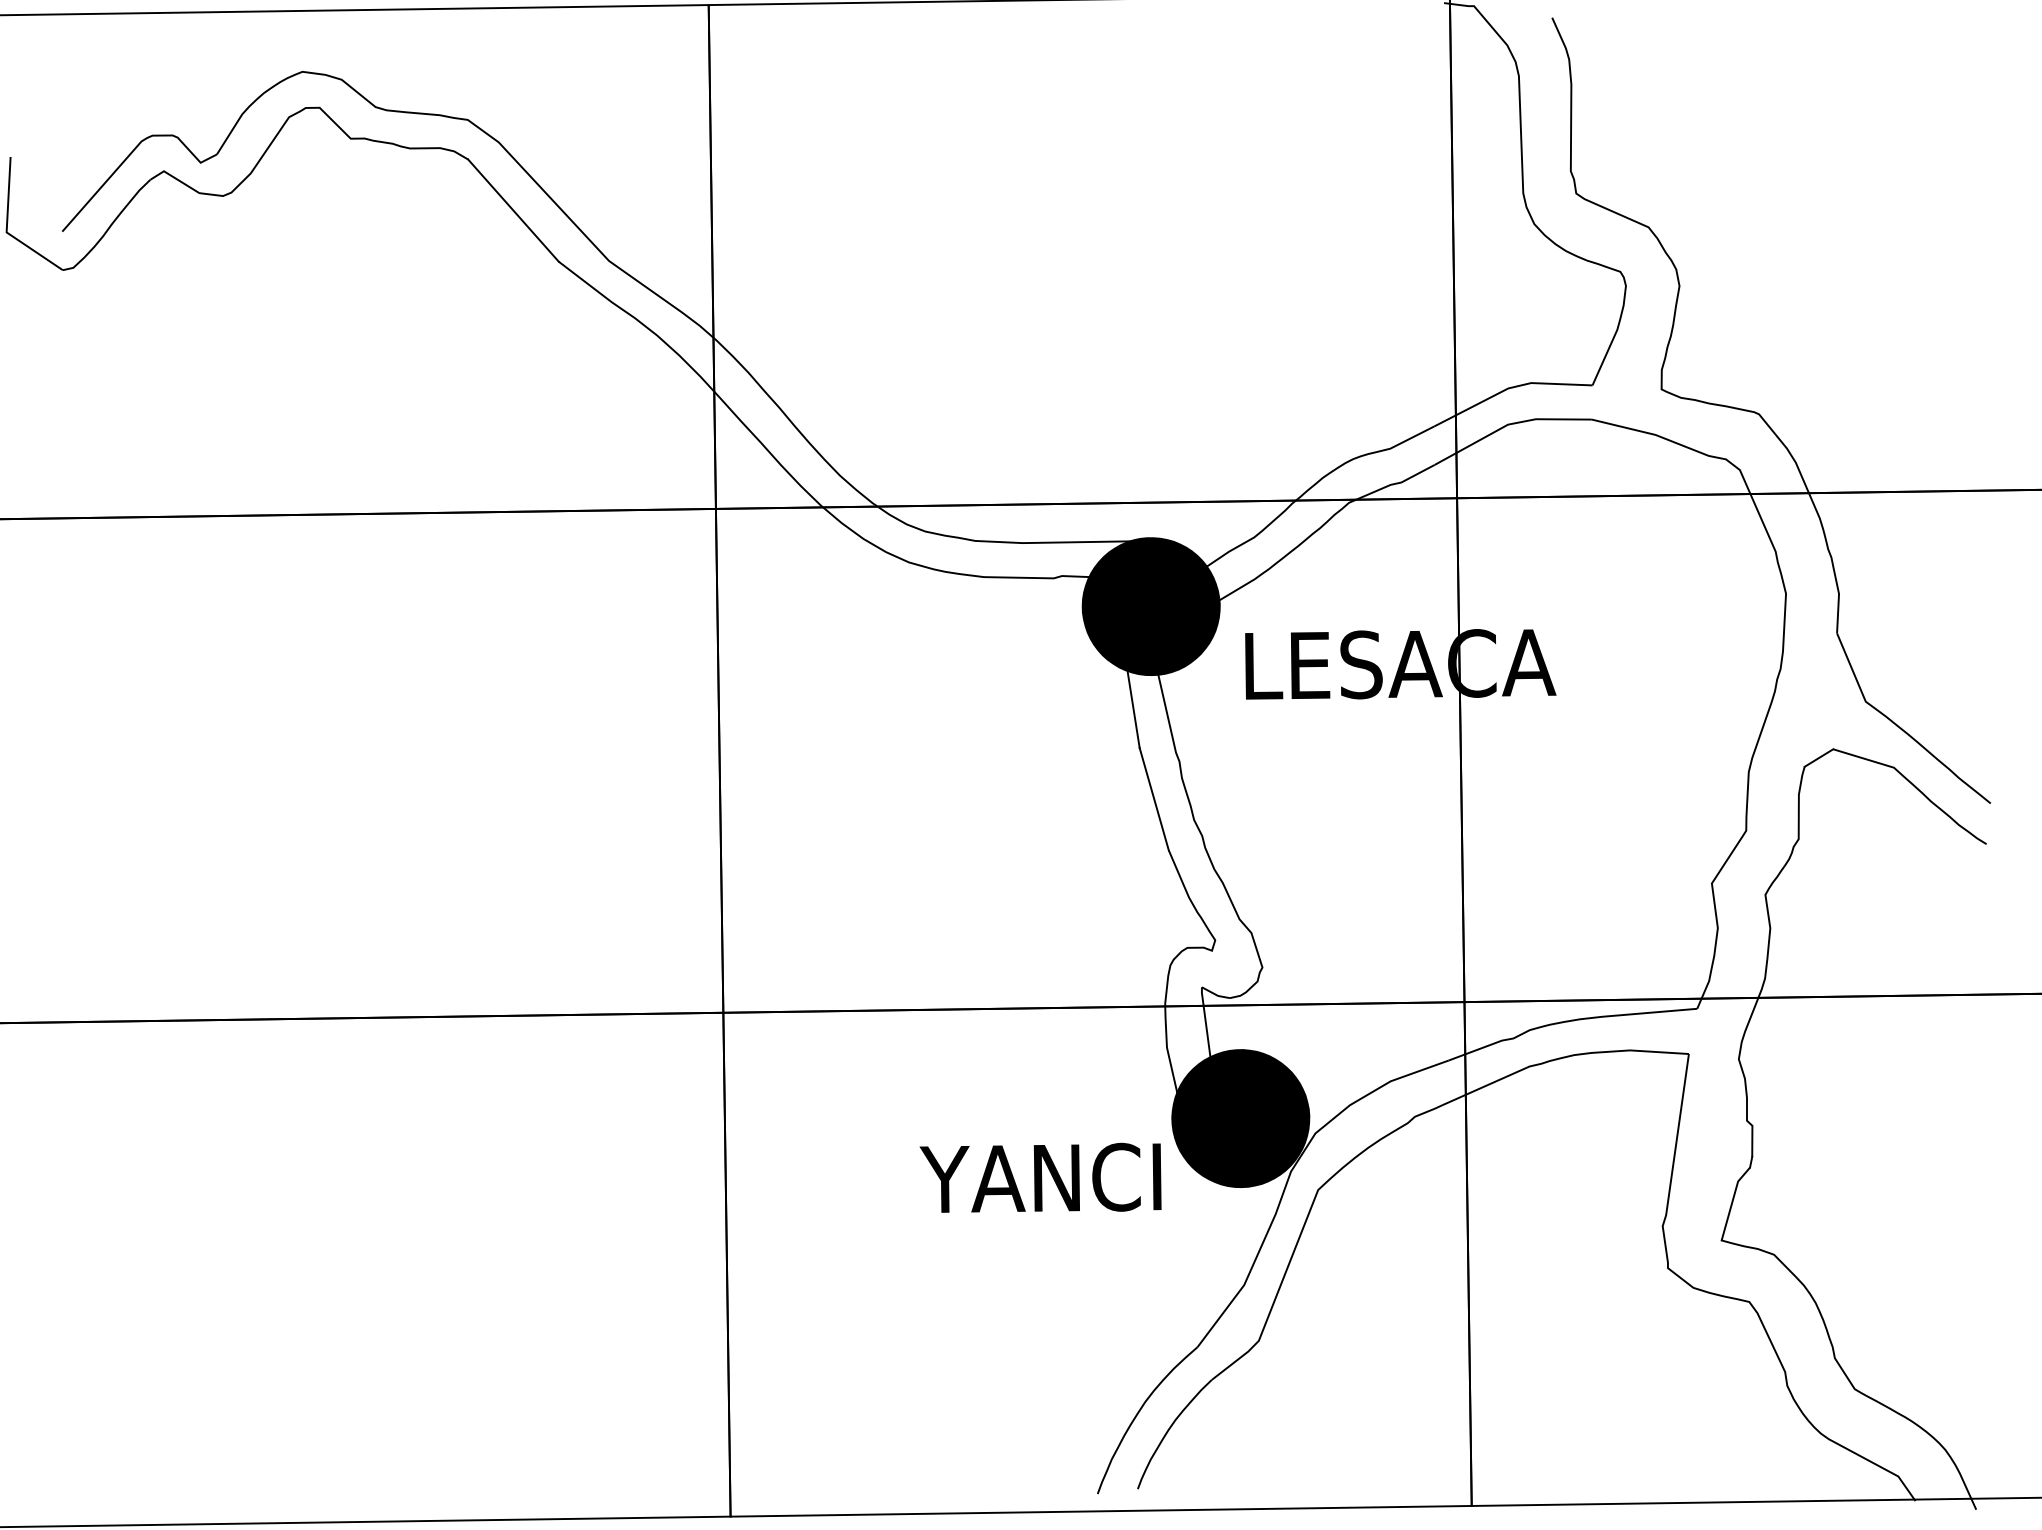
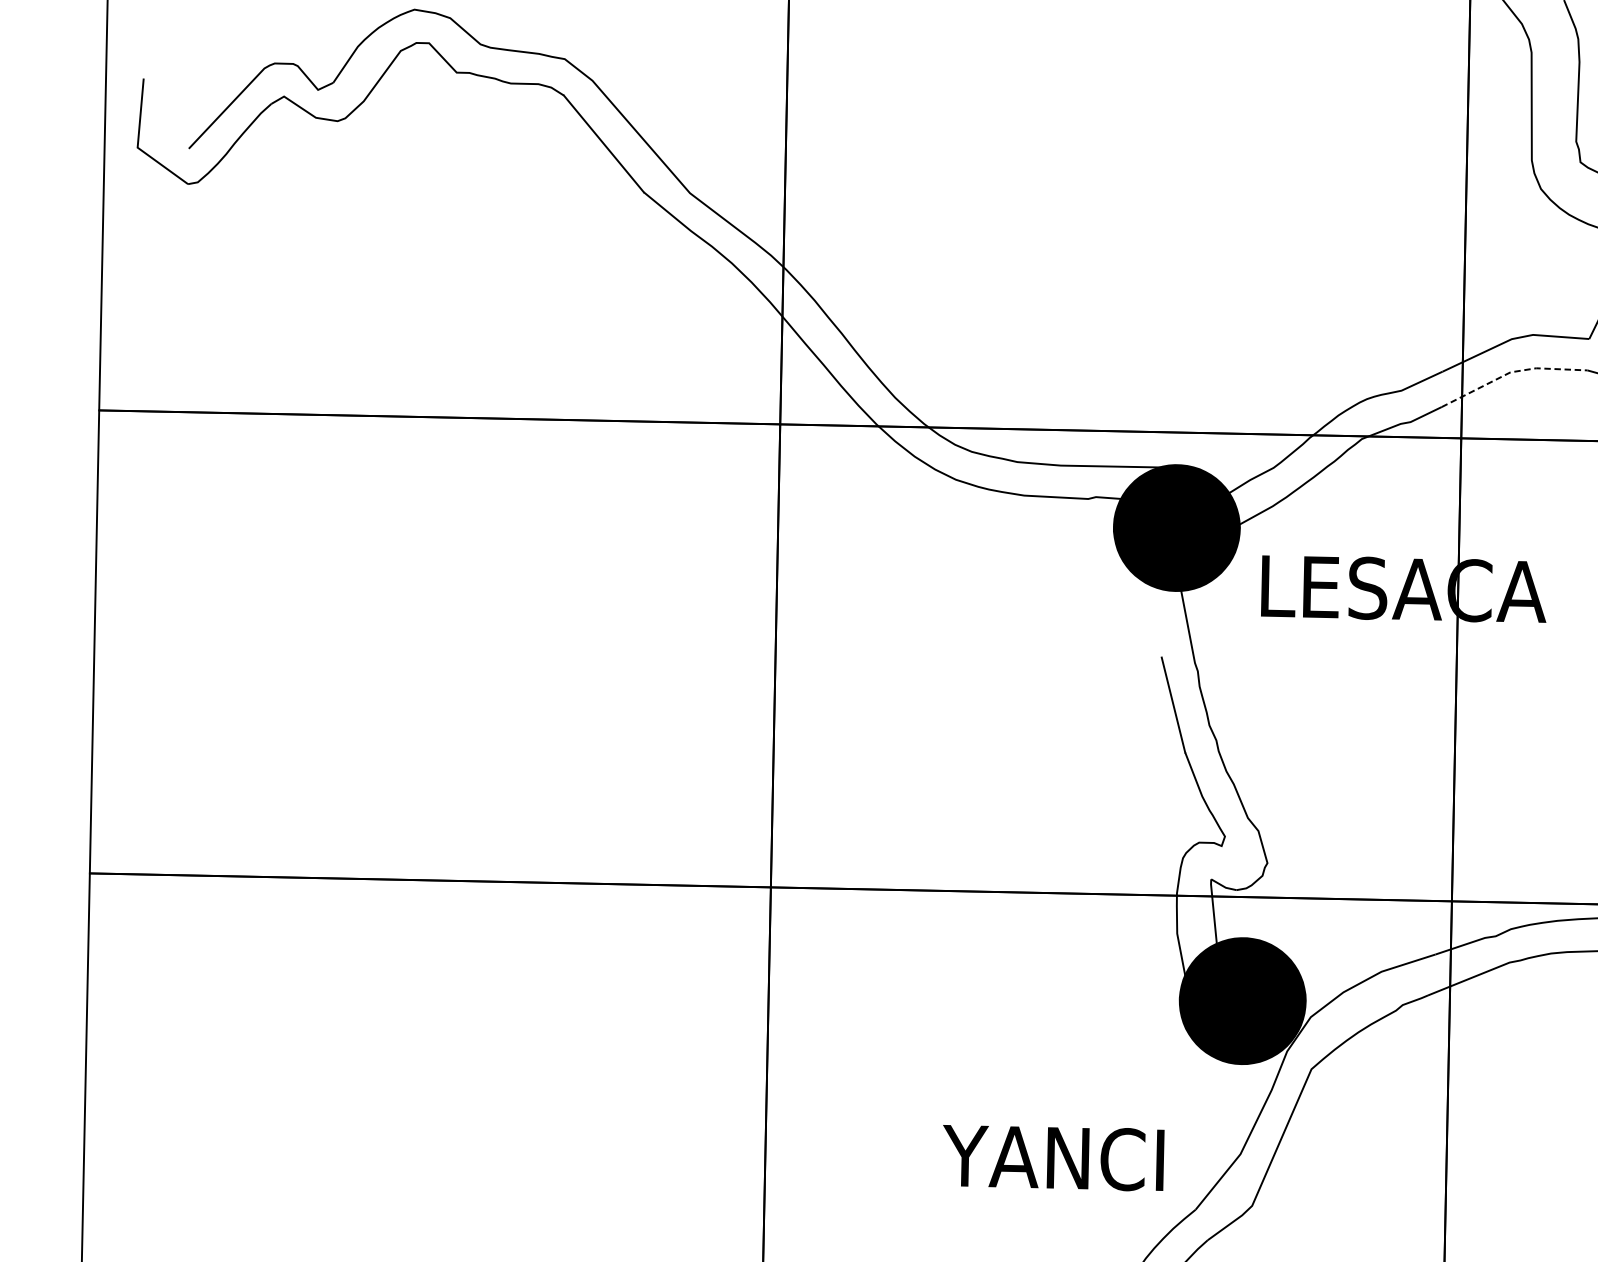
line: (1509, 424) -> (1511, 372), solid -> dashed
line: (1133, 708) -> (1157, 621), removed
text: (1040, 1177) -> (1053, 1157), moved

